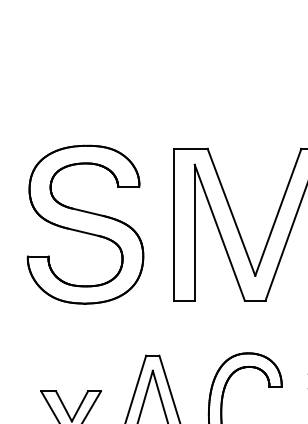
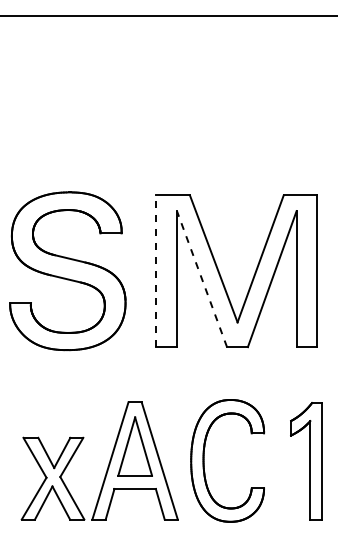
line: (174, 224) -> (156, 271), solid -> dashed
line: (219, 231) -> (201, 278), solid -> dashed

